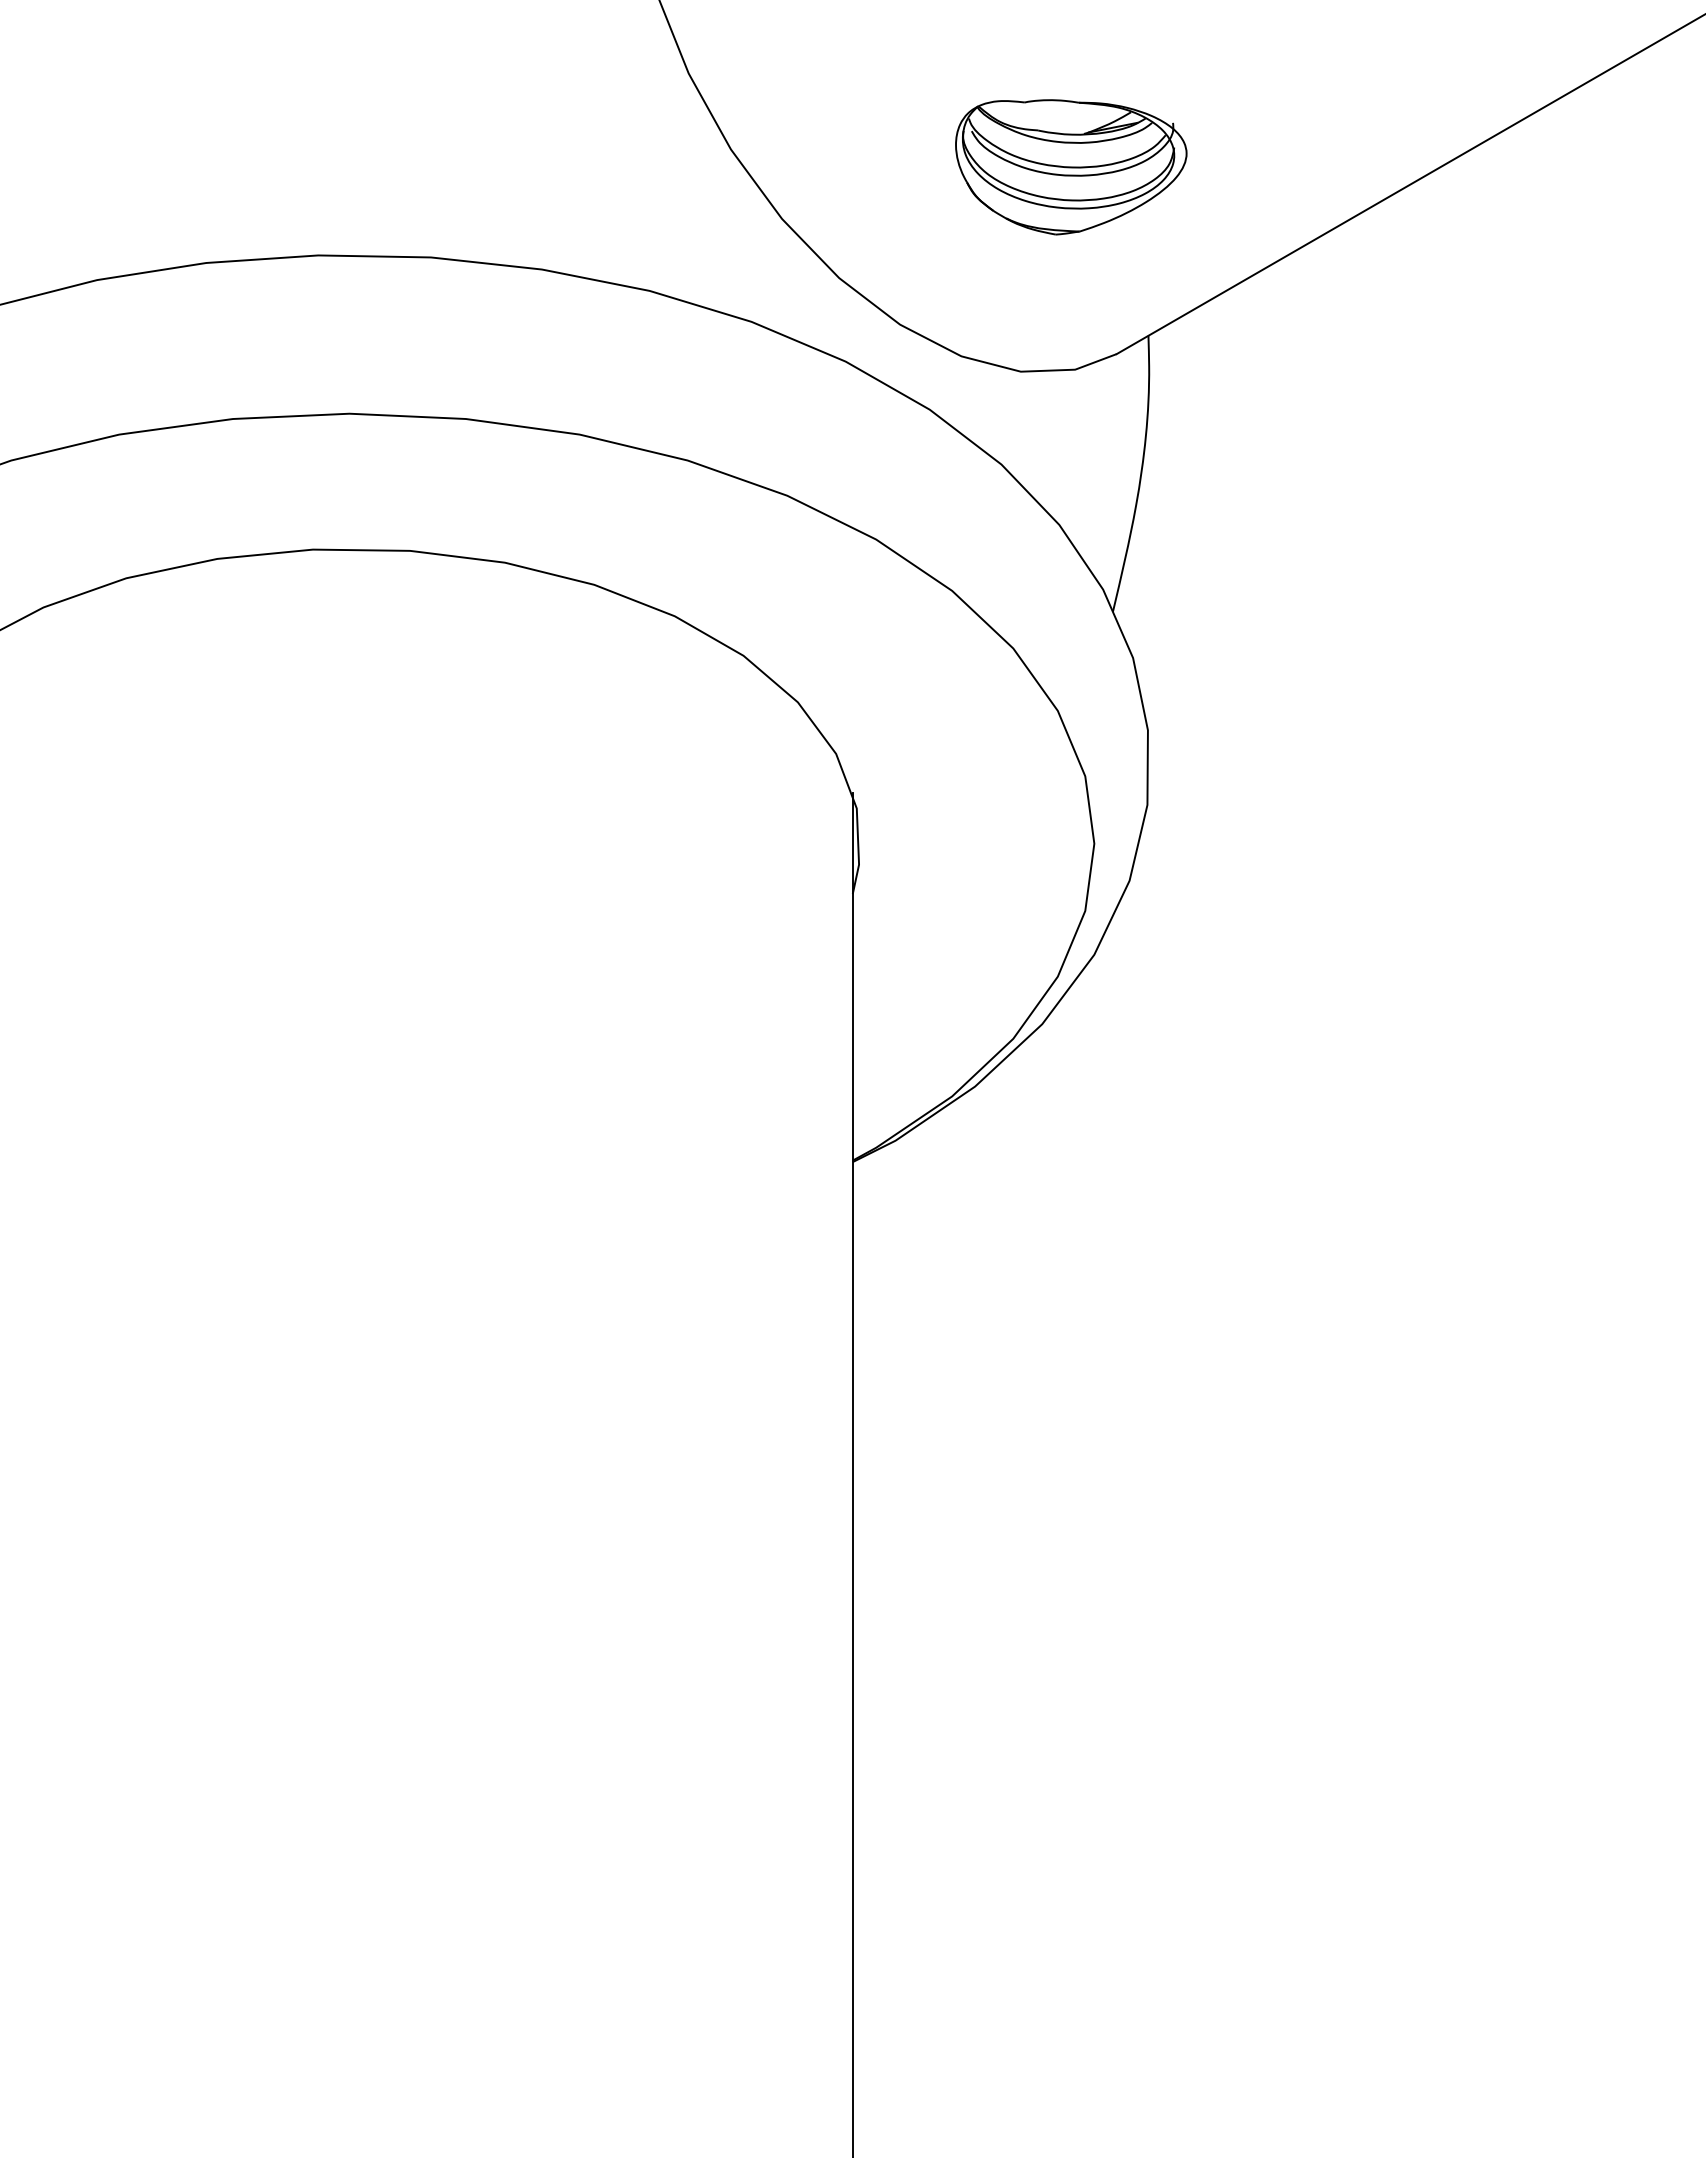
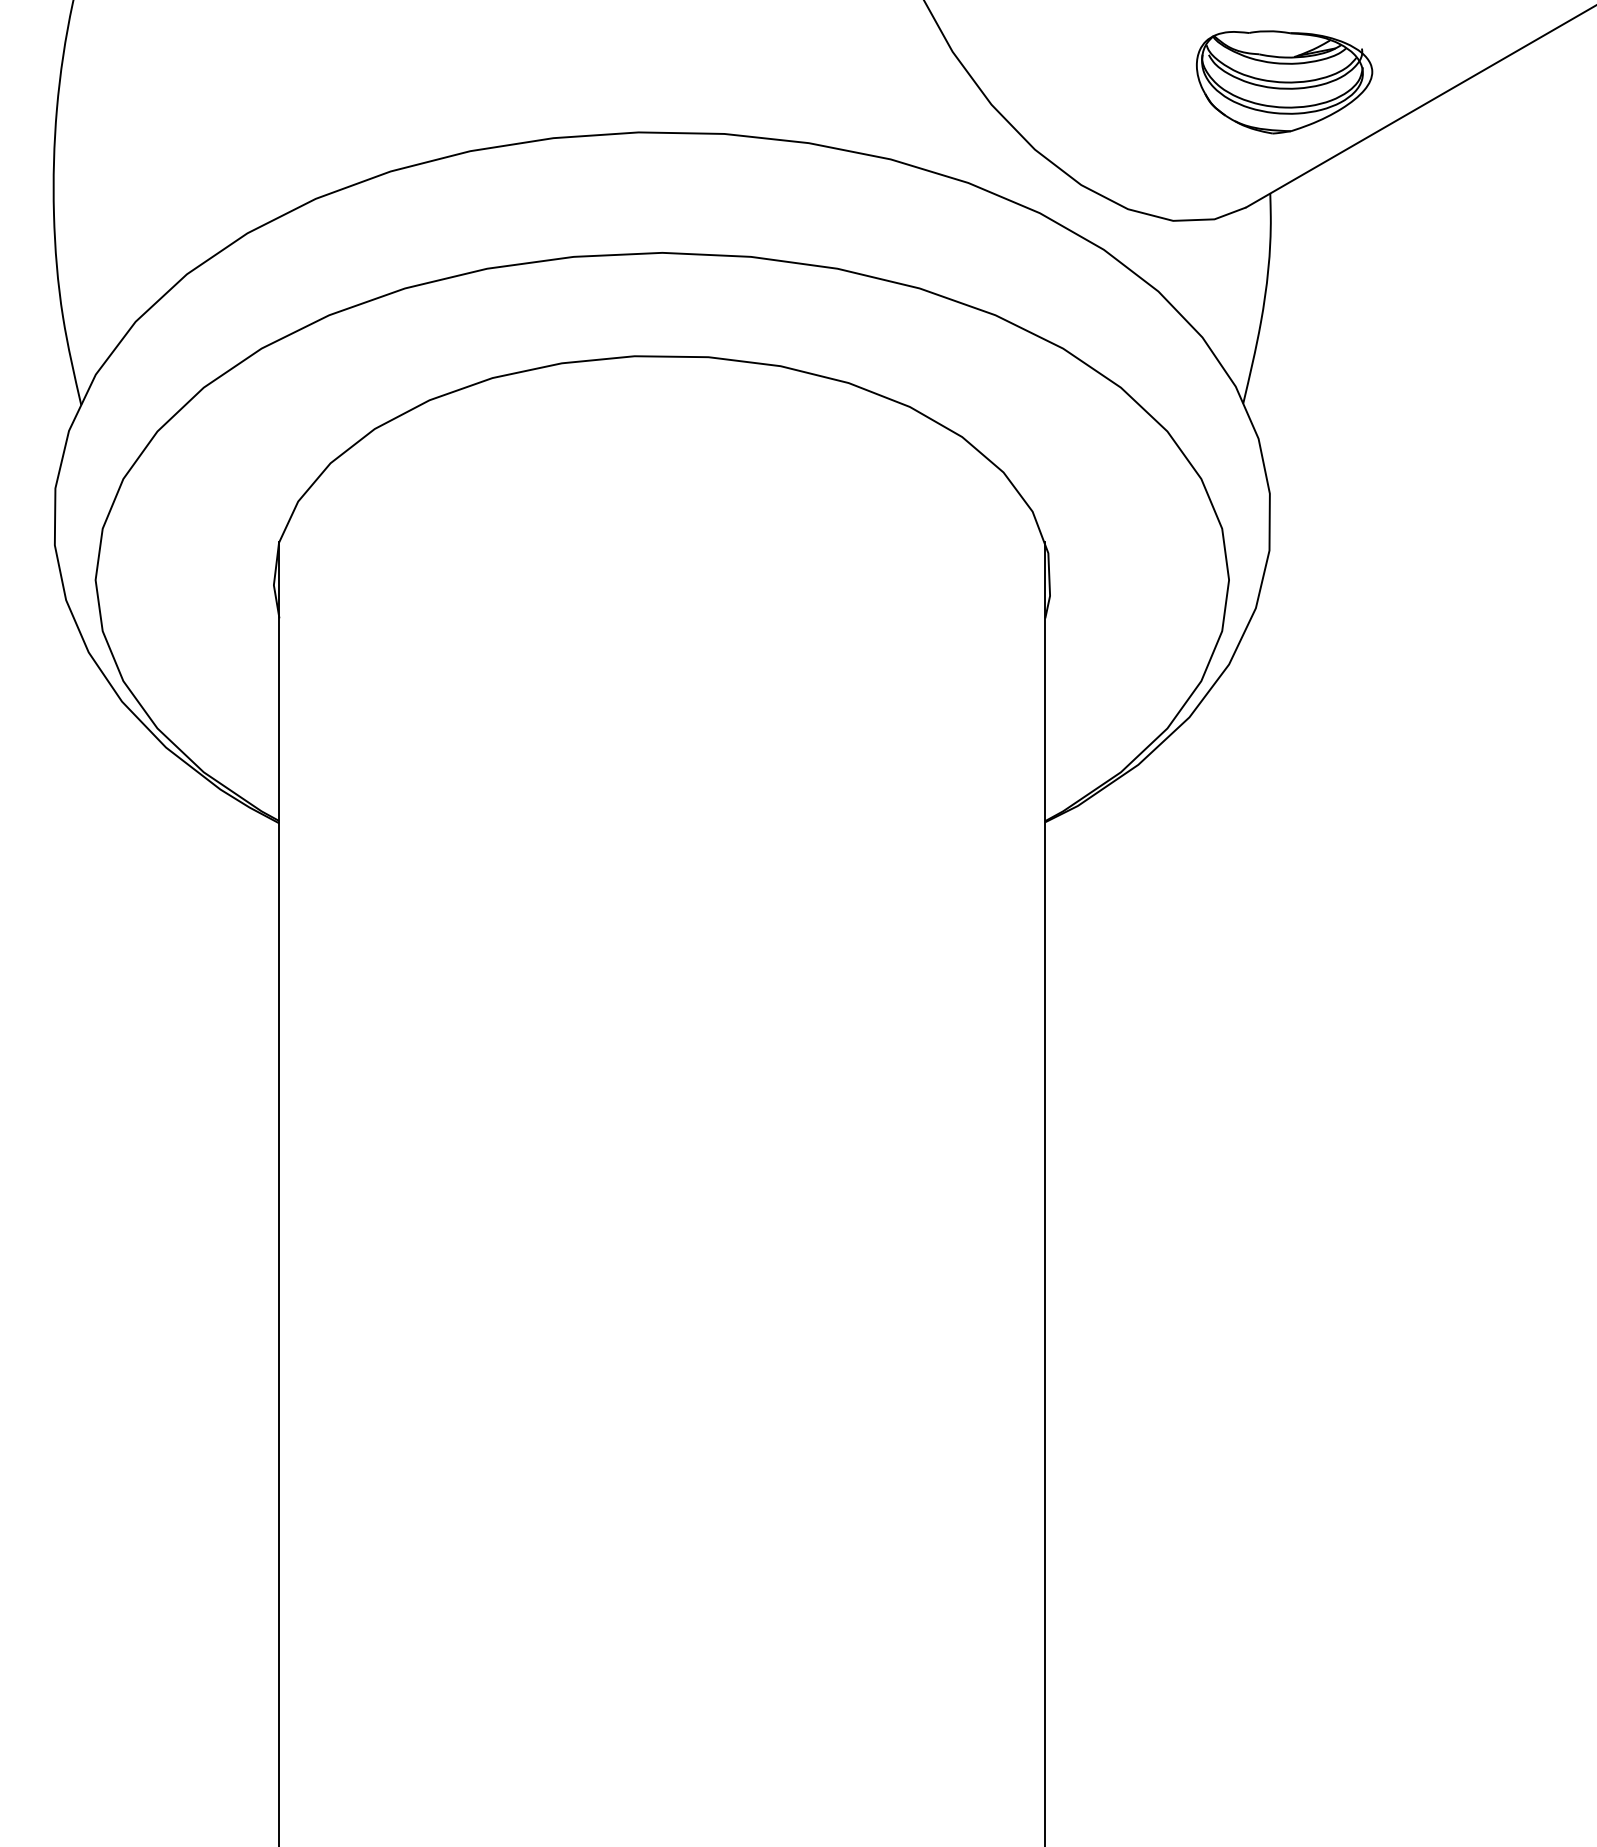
part: (1071, 167) -> (1284, 82), moved

